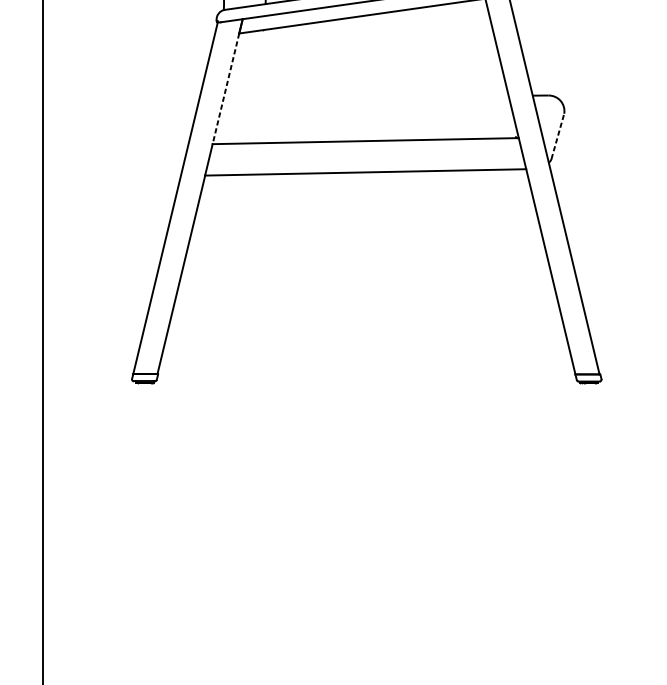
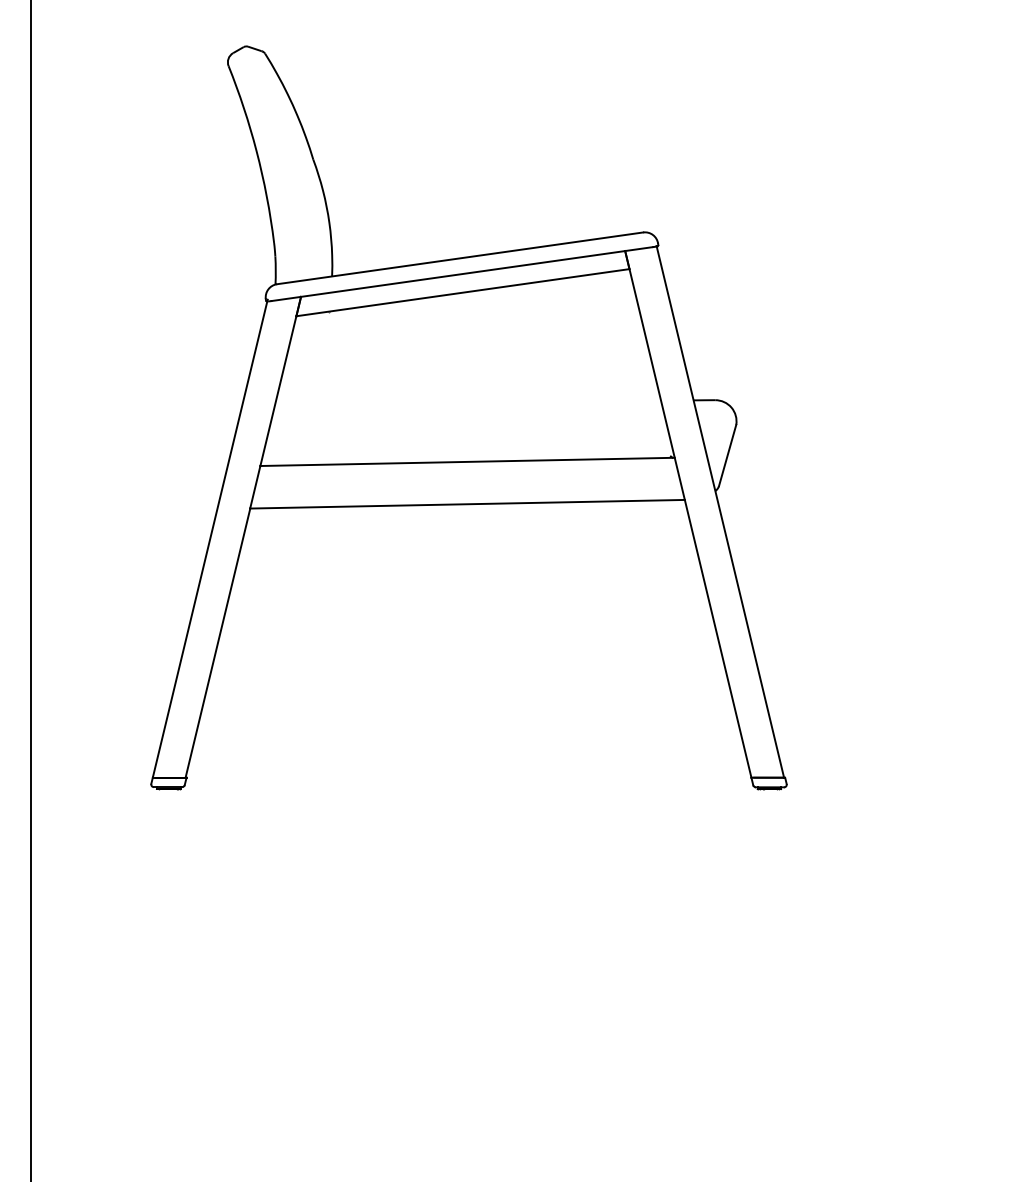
line: (226, 89) -> (278, 391), dashed -> solid
line: (557, 136) -> (727, 455), dashed -> solid

